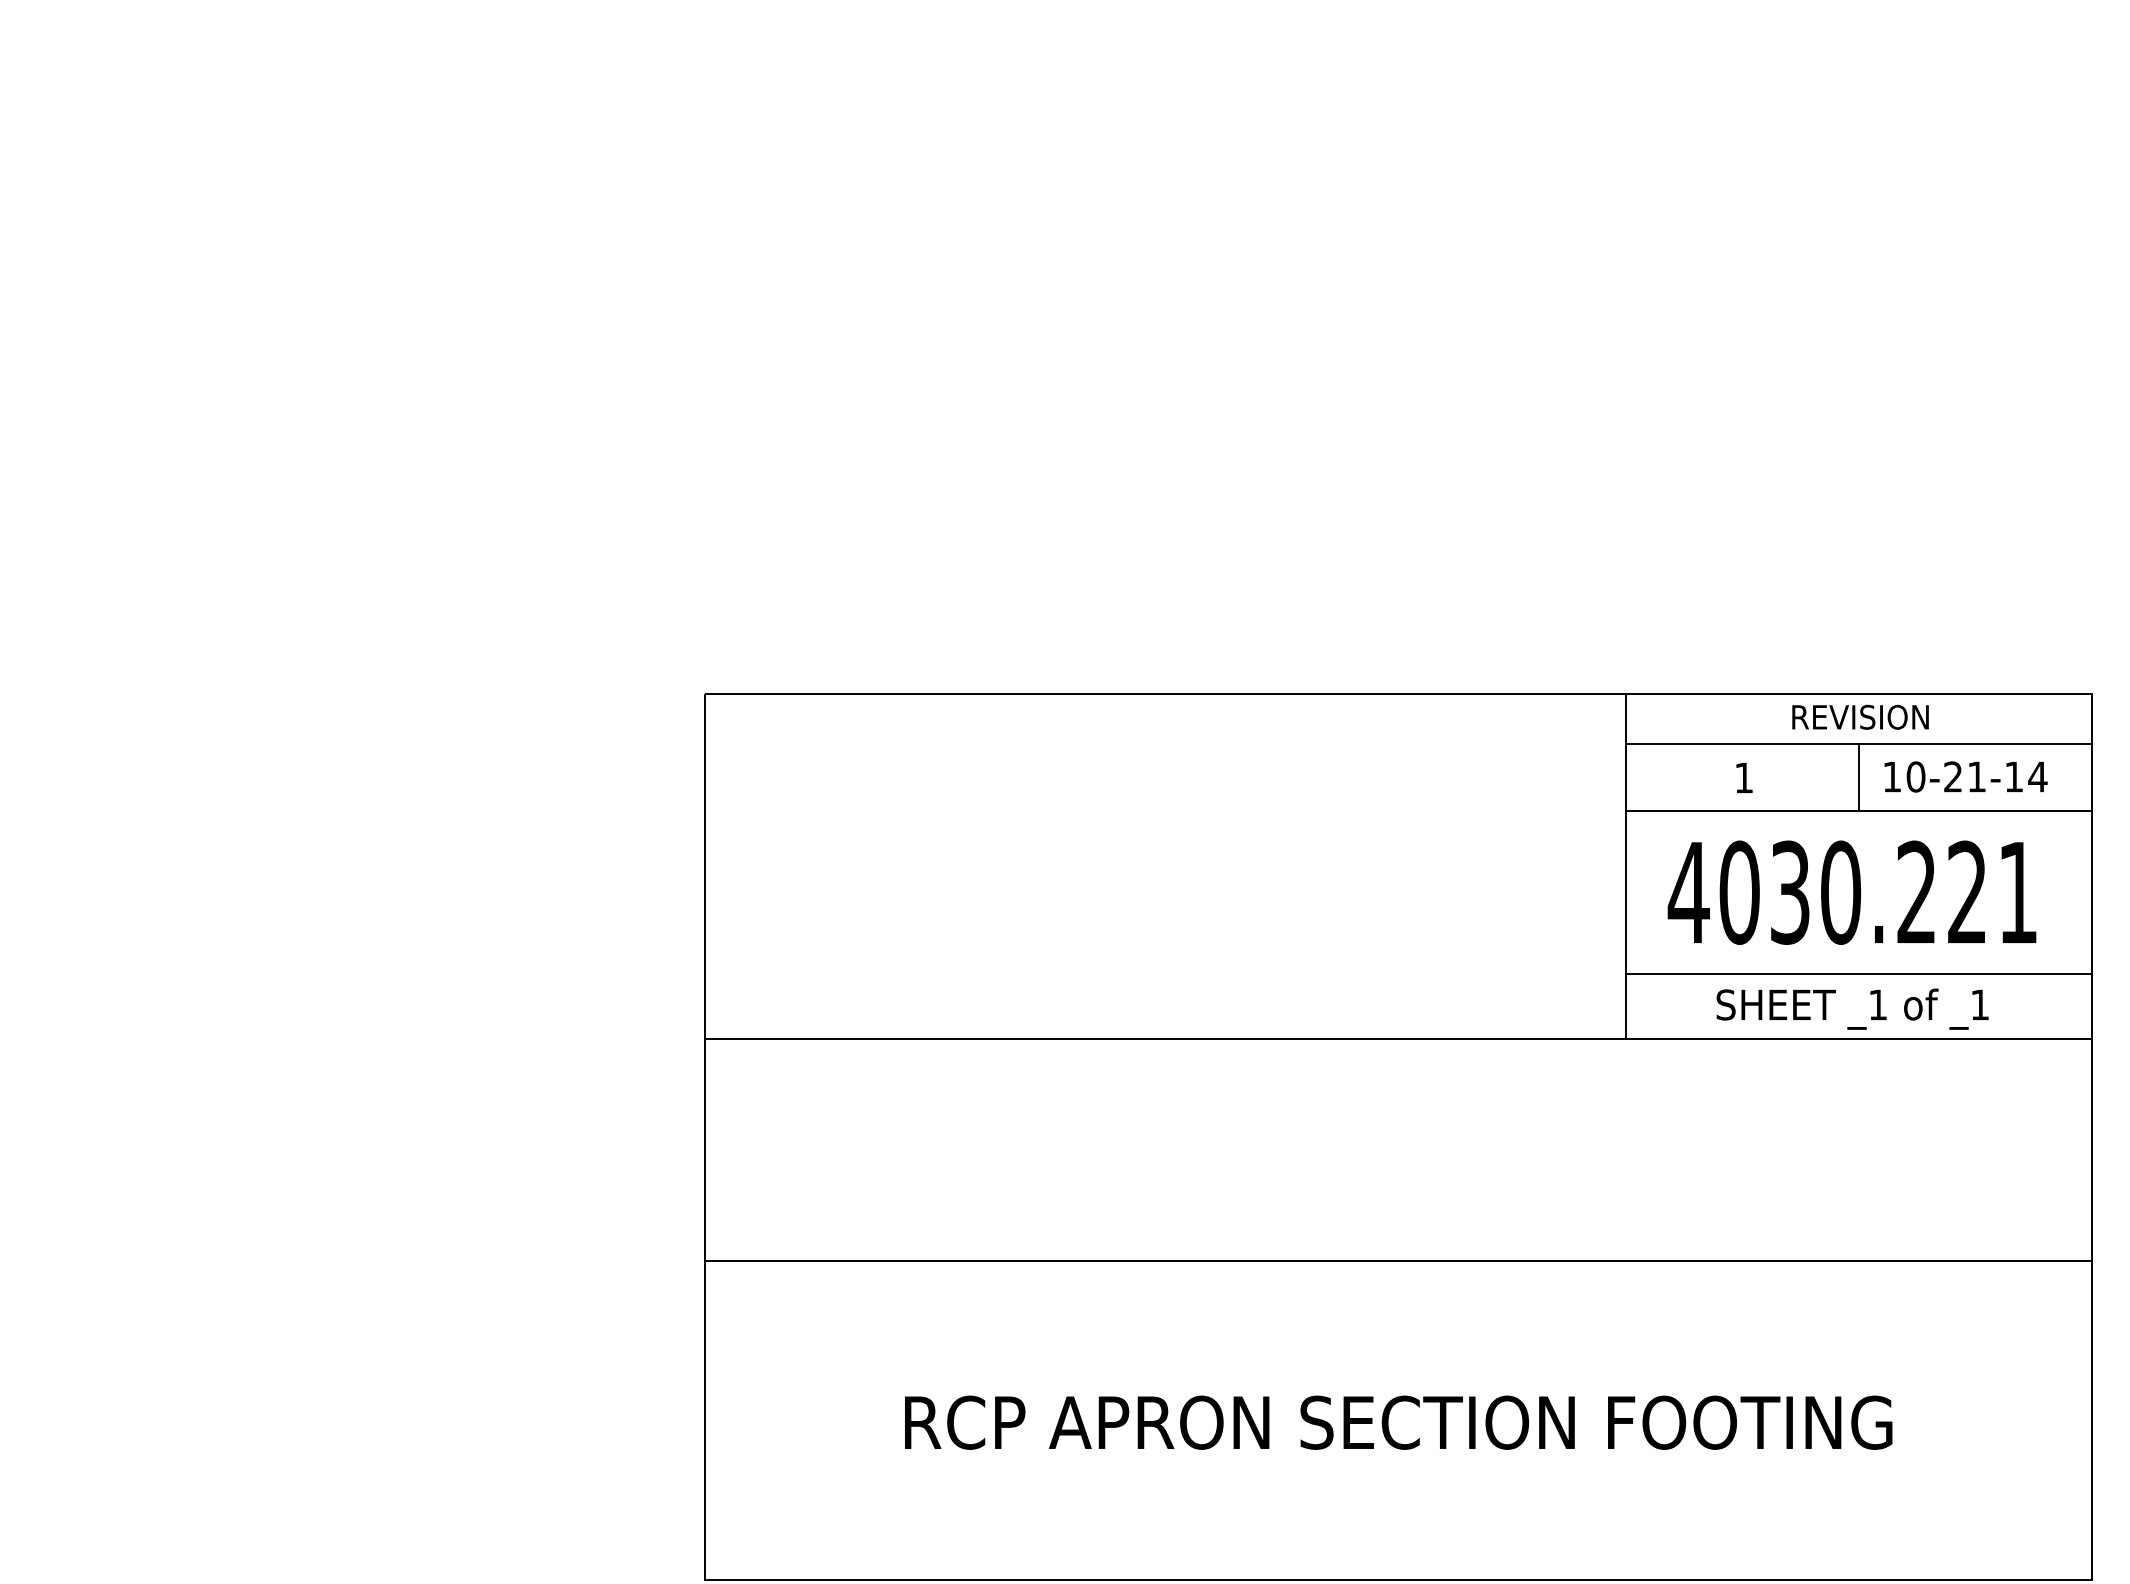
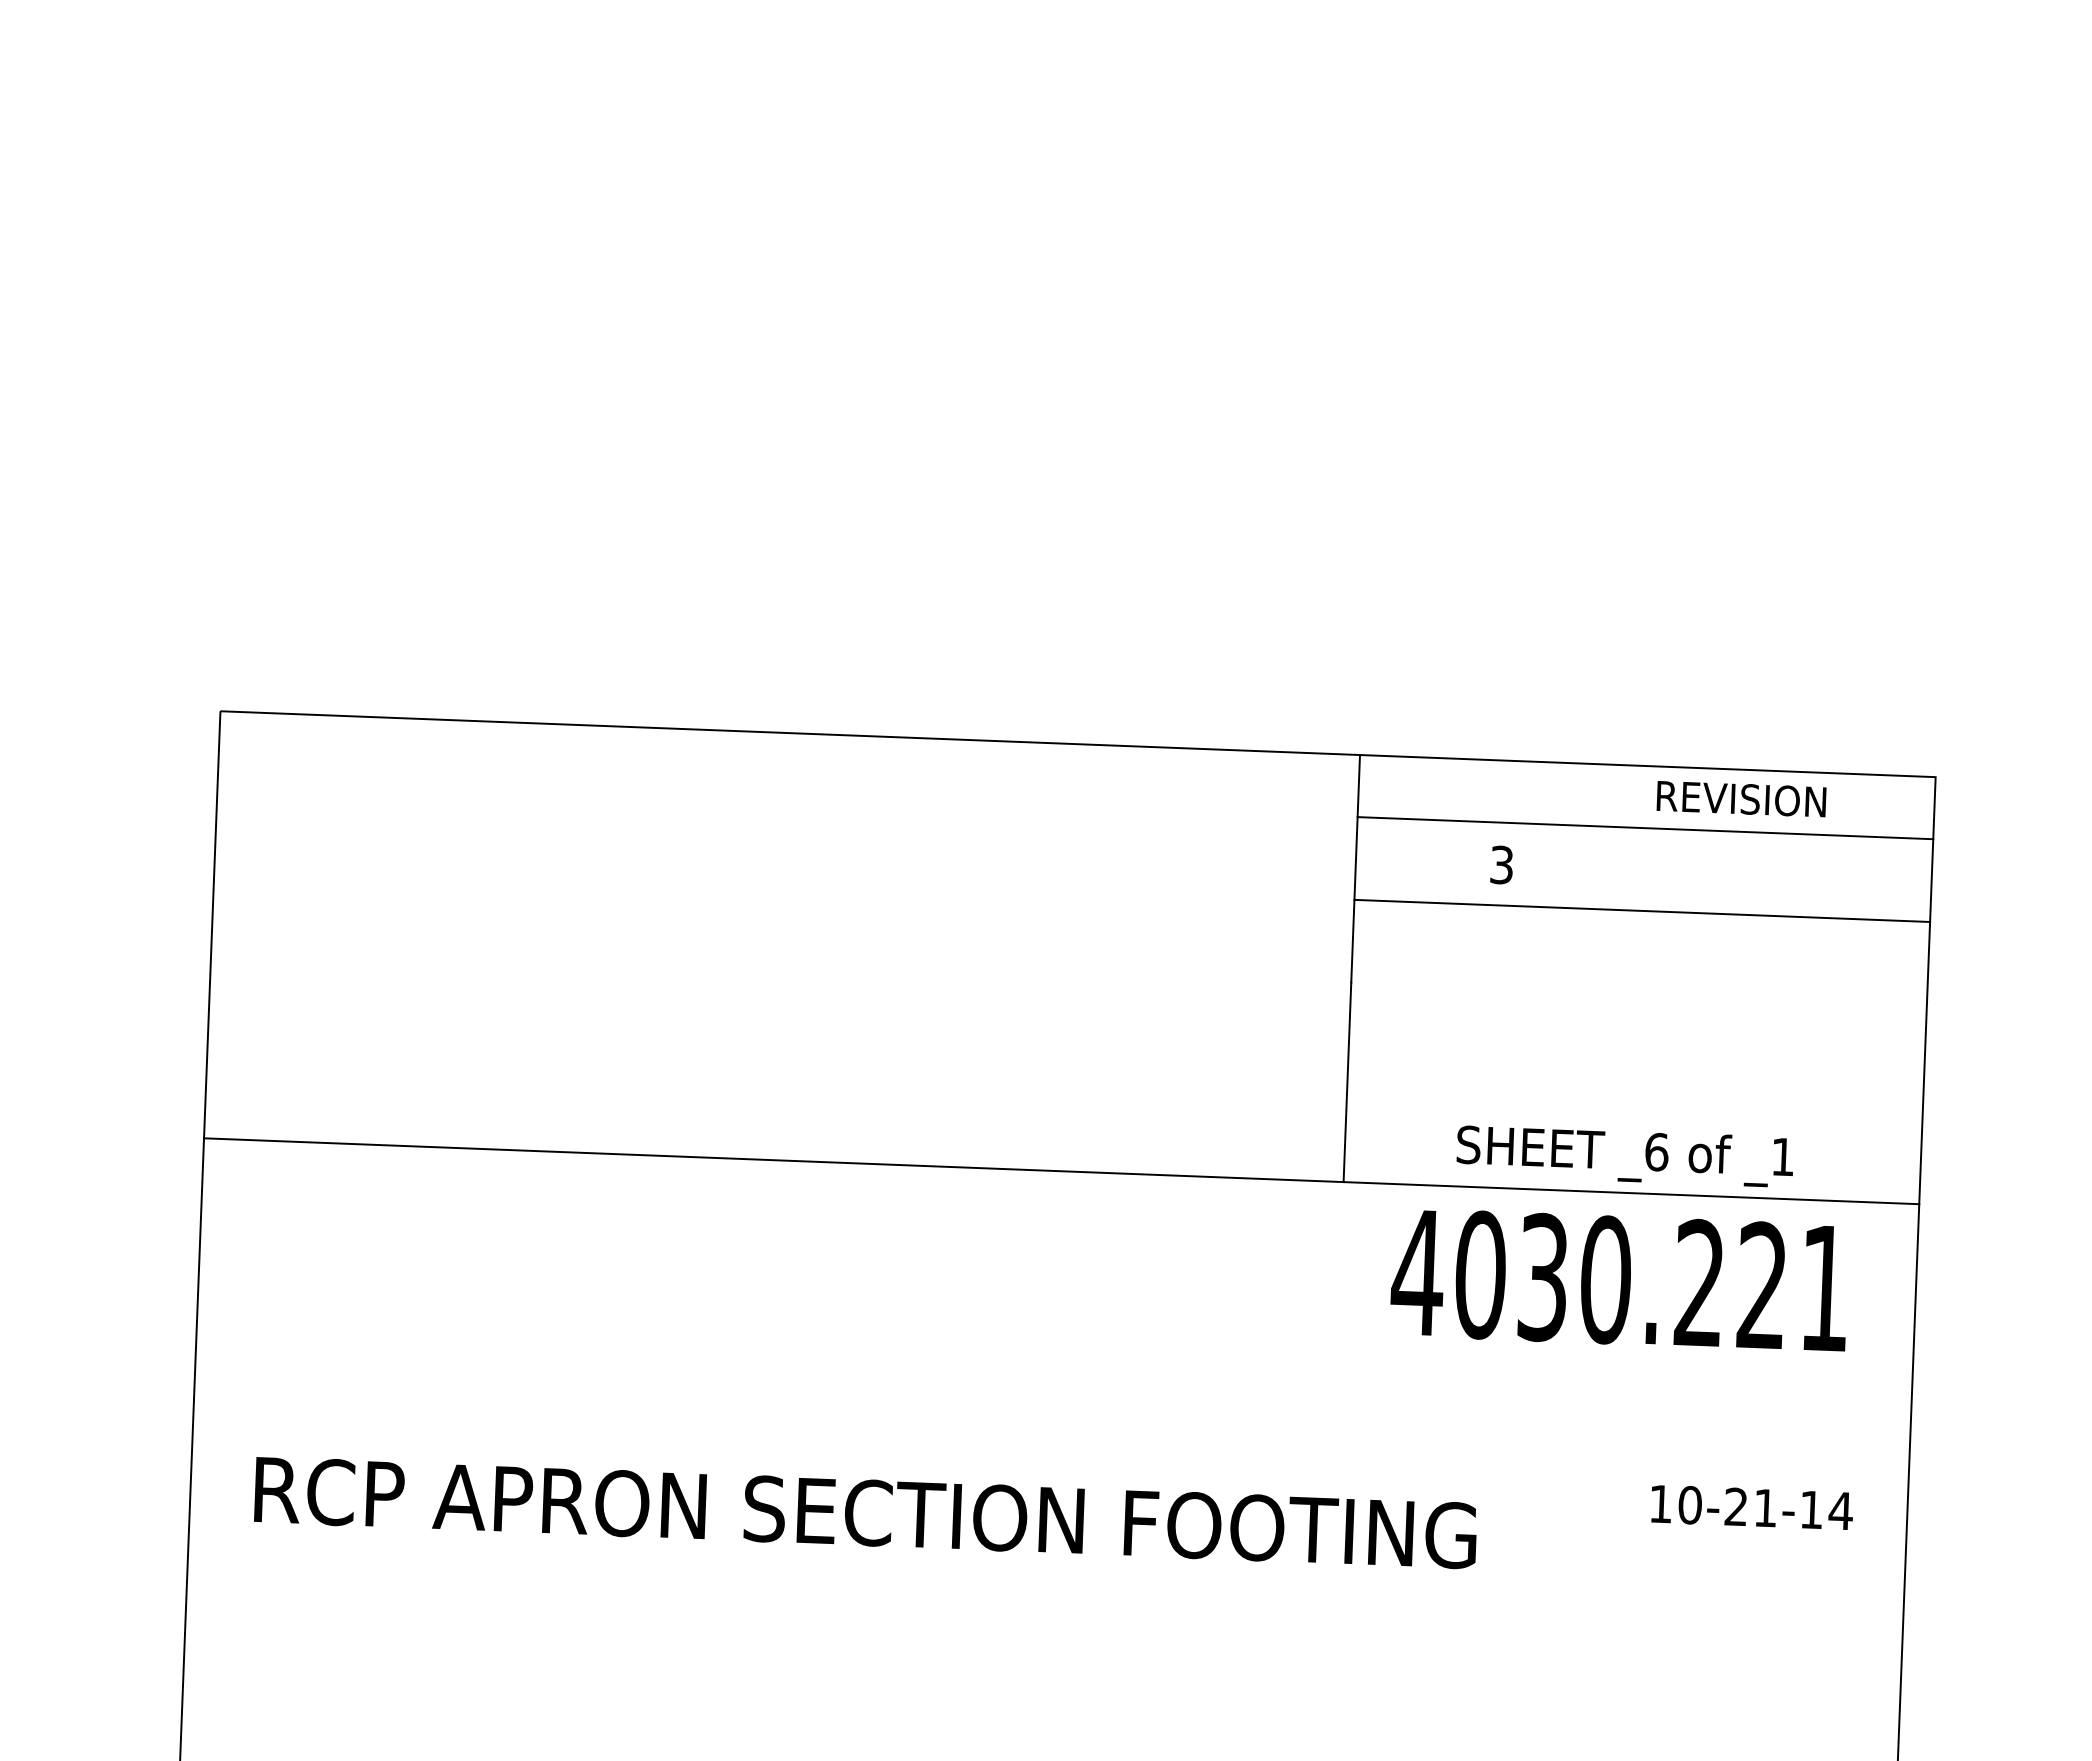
text: (1860, 716) -> (1741, 798), moved
line: (1858, 776) -> (1643, 868), removed
text: (1965, 776) -> (1751, 1506), moved
text: (1743, 777) -> (1501, 864), 1 -> 3
text: (1851, 892) -> (1618, 1280), moved
line: (1858, 973) -> (1634, 1112), removed
text: (1878, 1004) -> (1657, 1151), _1 -> _6
line: (1397, 1260) -> (1050, 1445), removed
text: (1398, 1422) -> (865, 1512), moved

